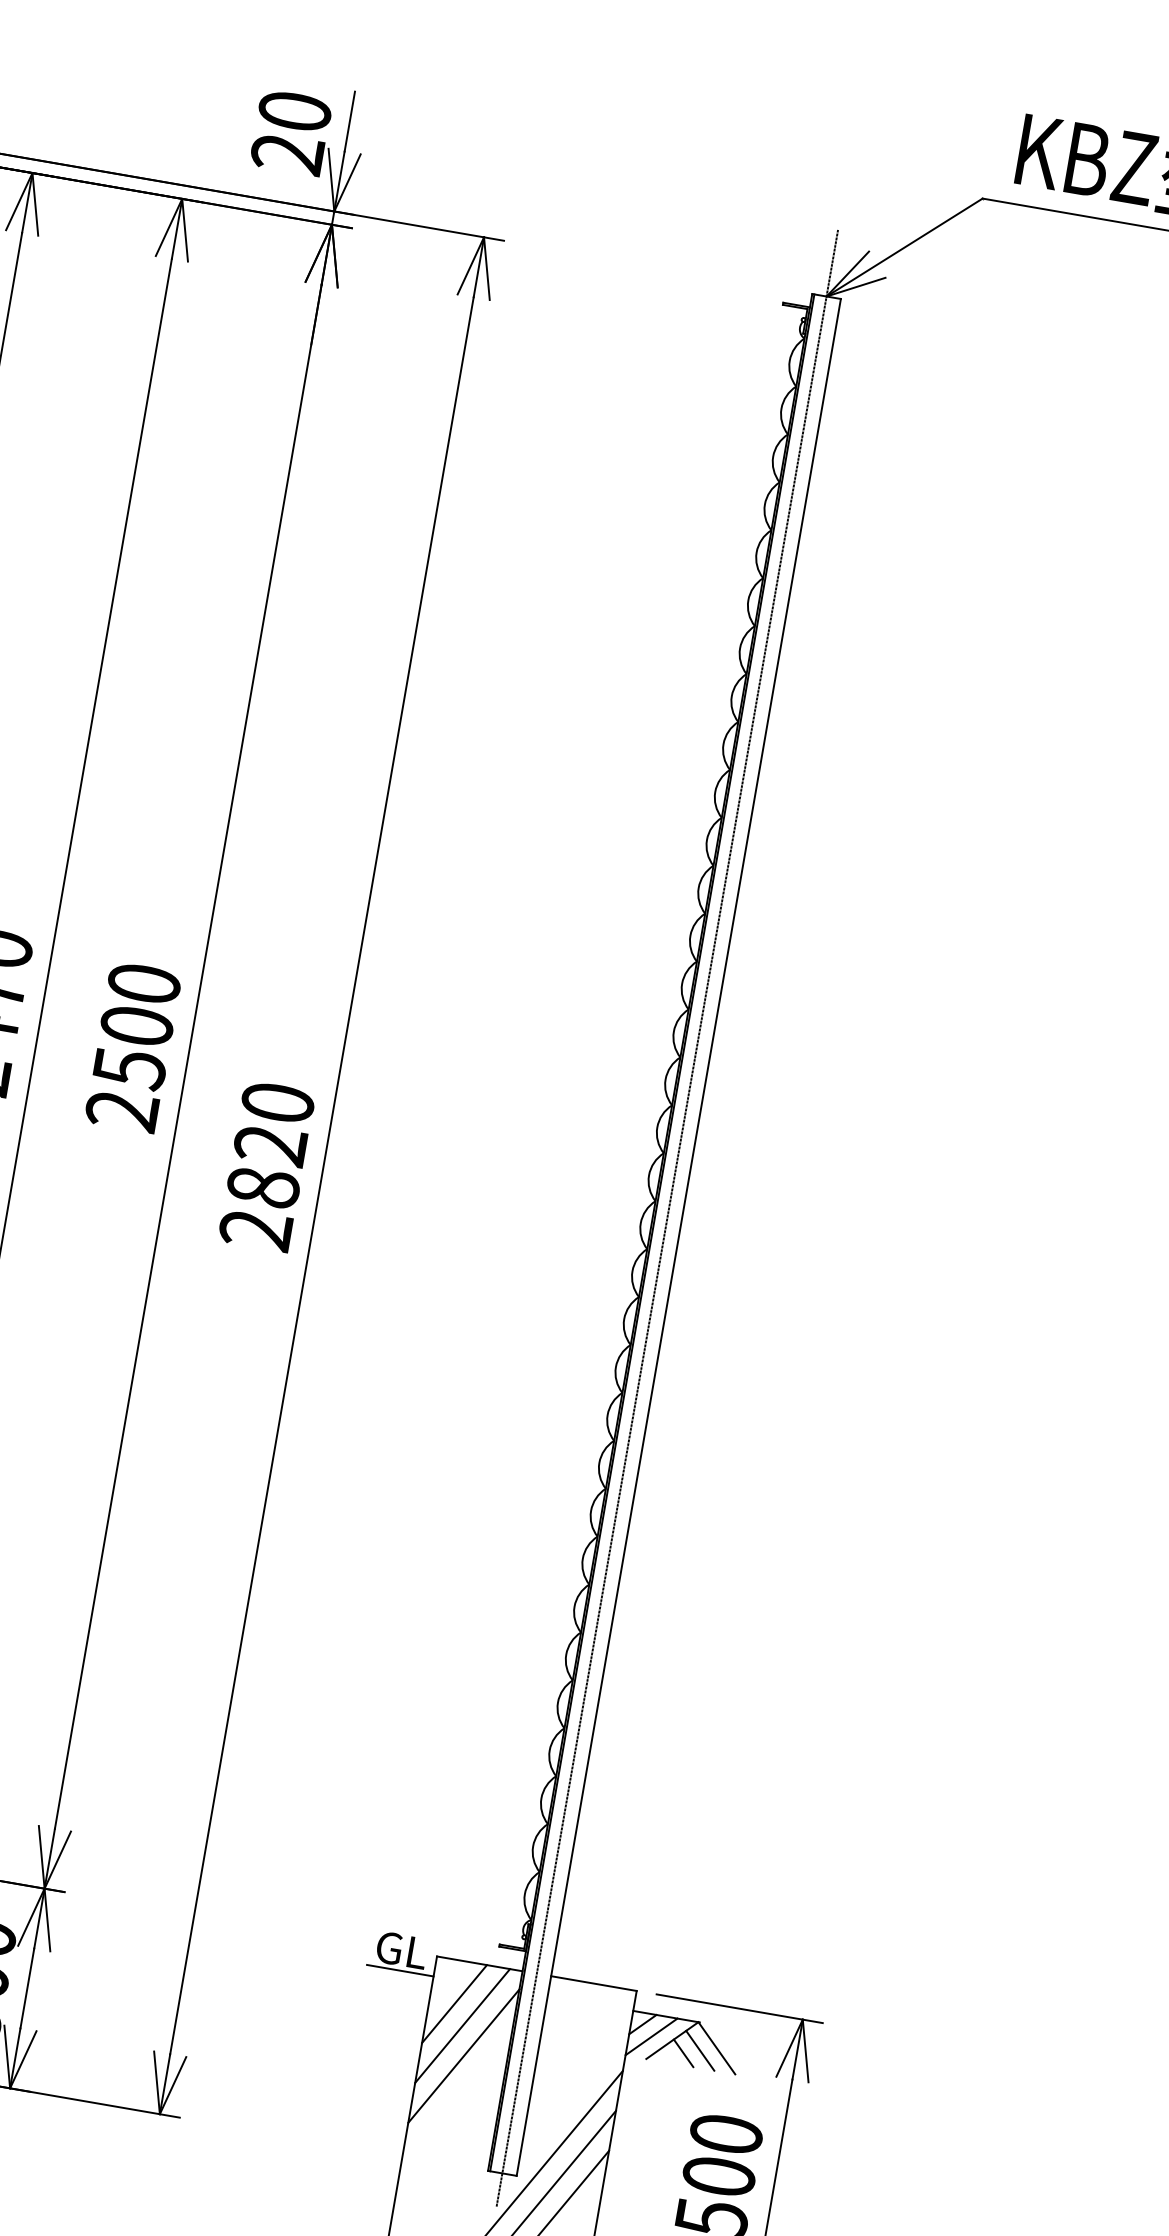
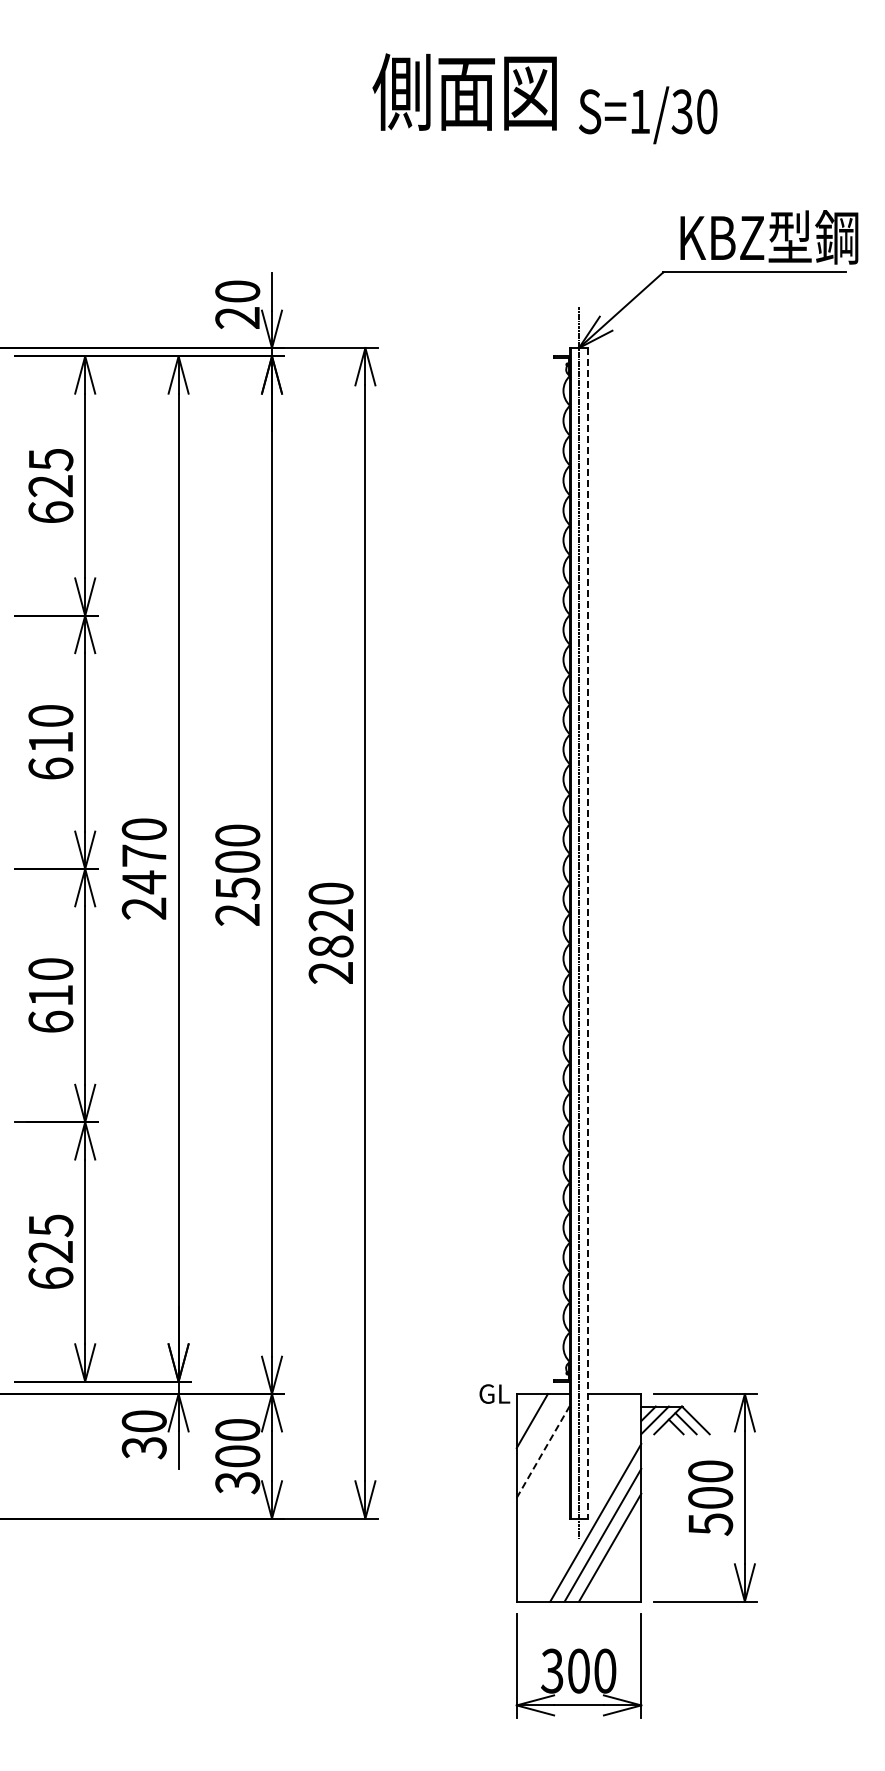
line: (677, 1237) -> (587, 933), solid -> dashed
line: (399, 1970) -> (495, 1406), removed
line: (462, 2025) -> (539, 1433), removed
line: (463, 2055) -> (543, 1451), solid -> dashed

